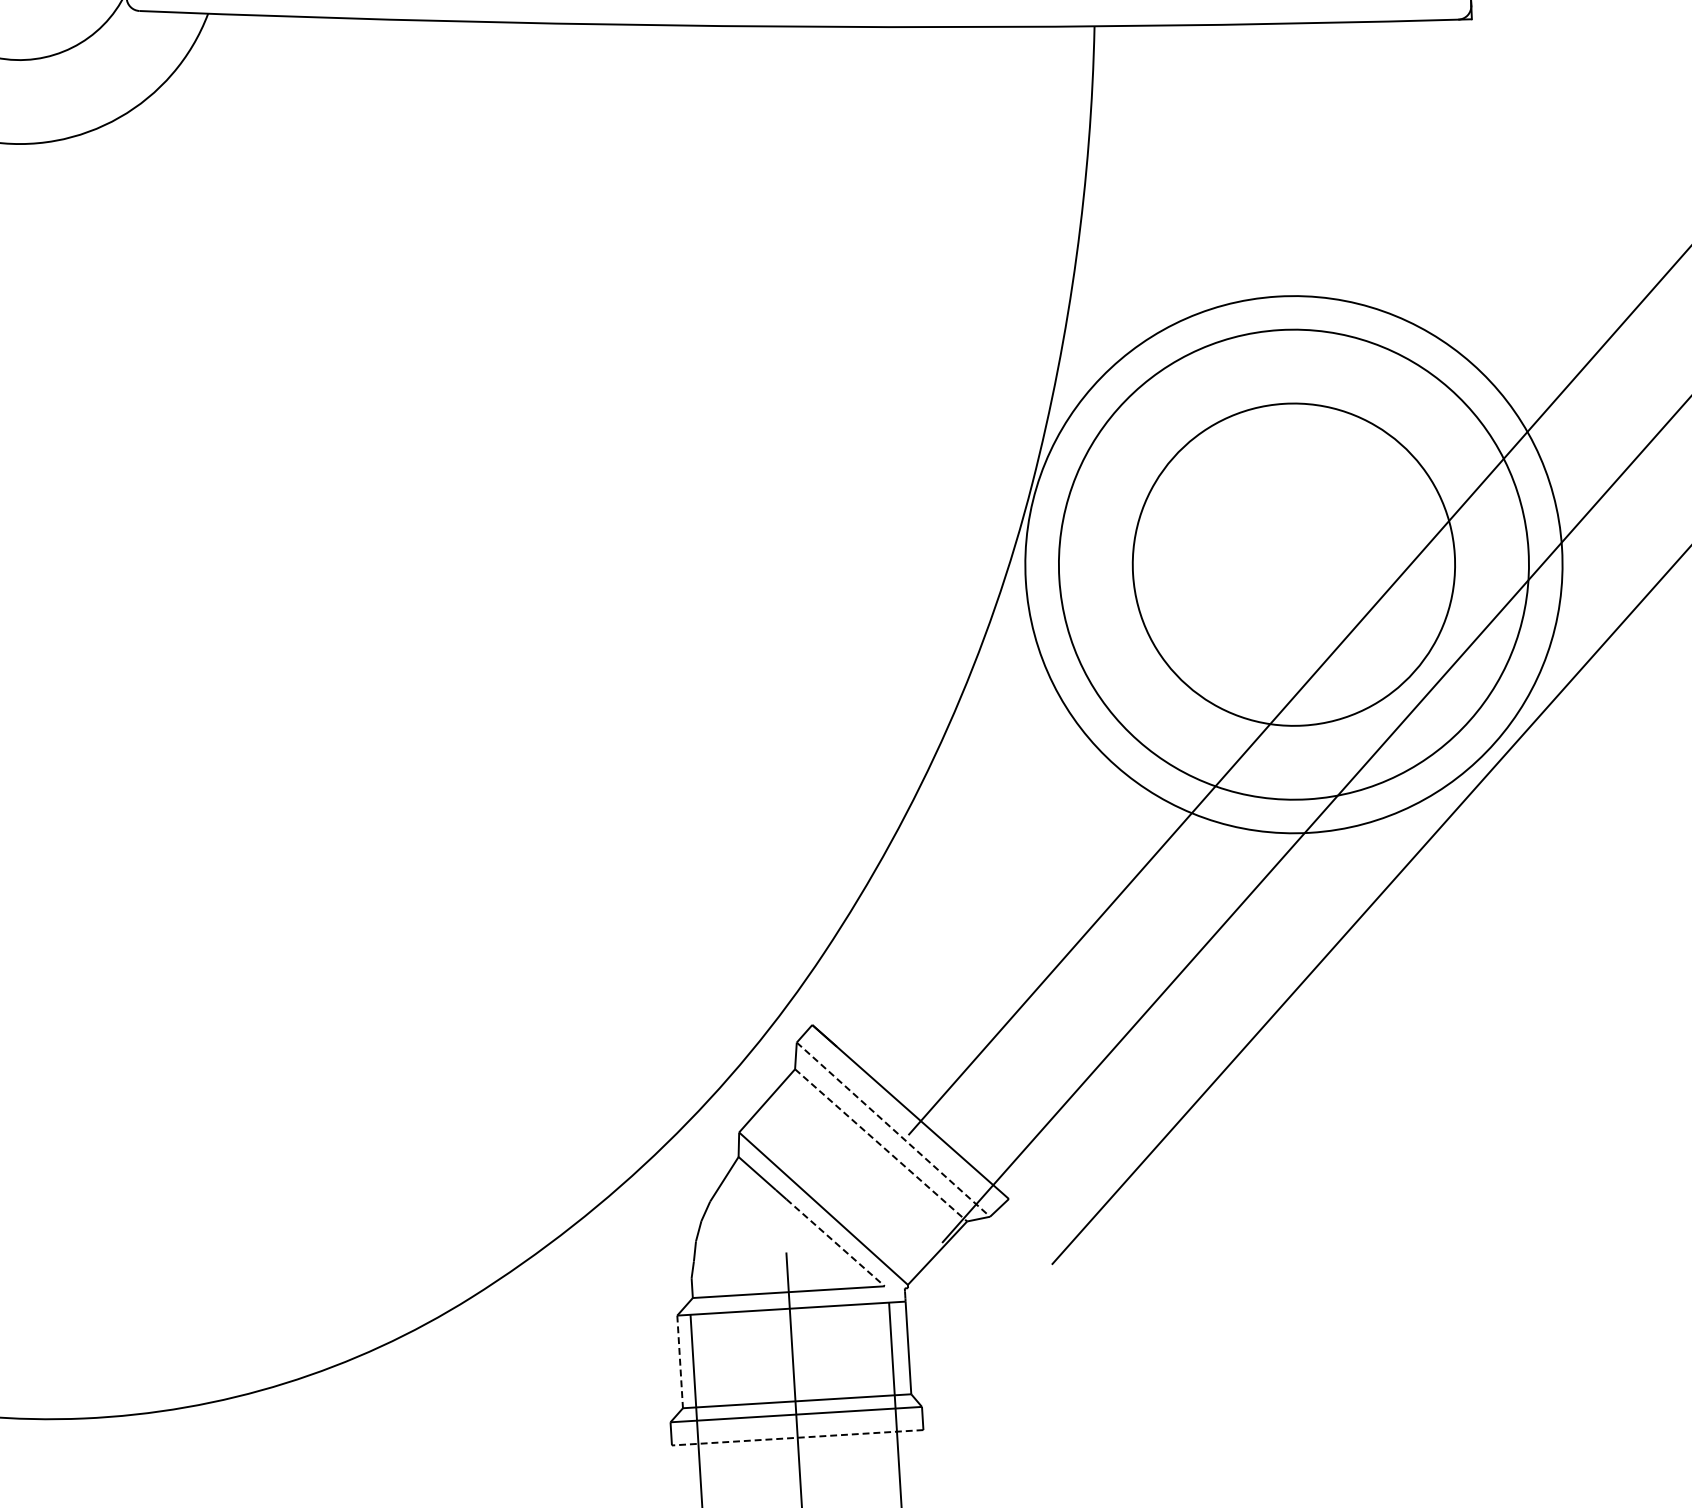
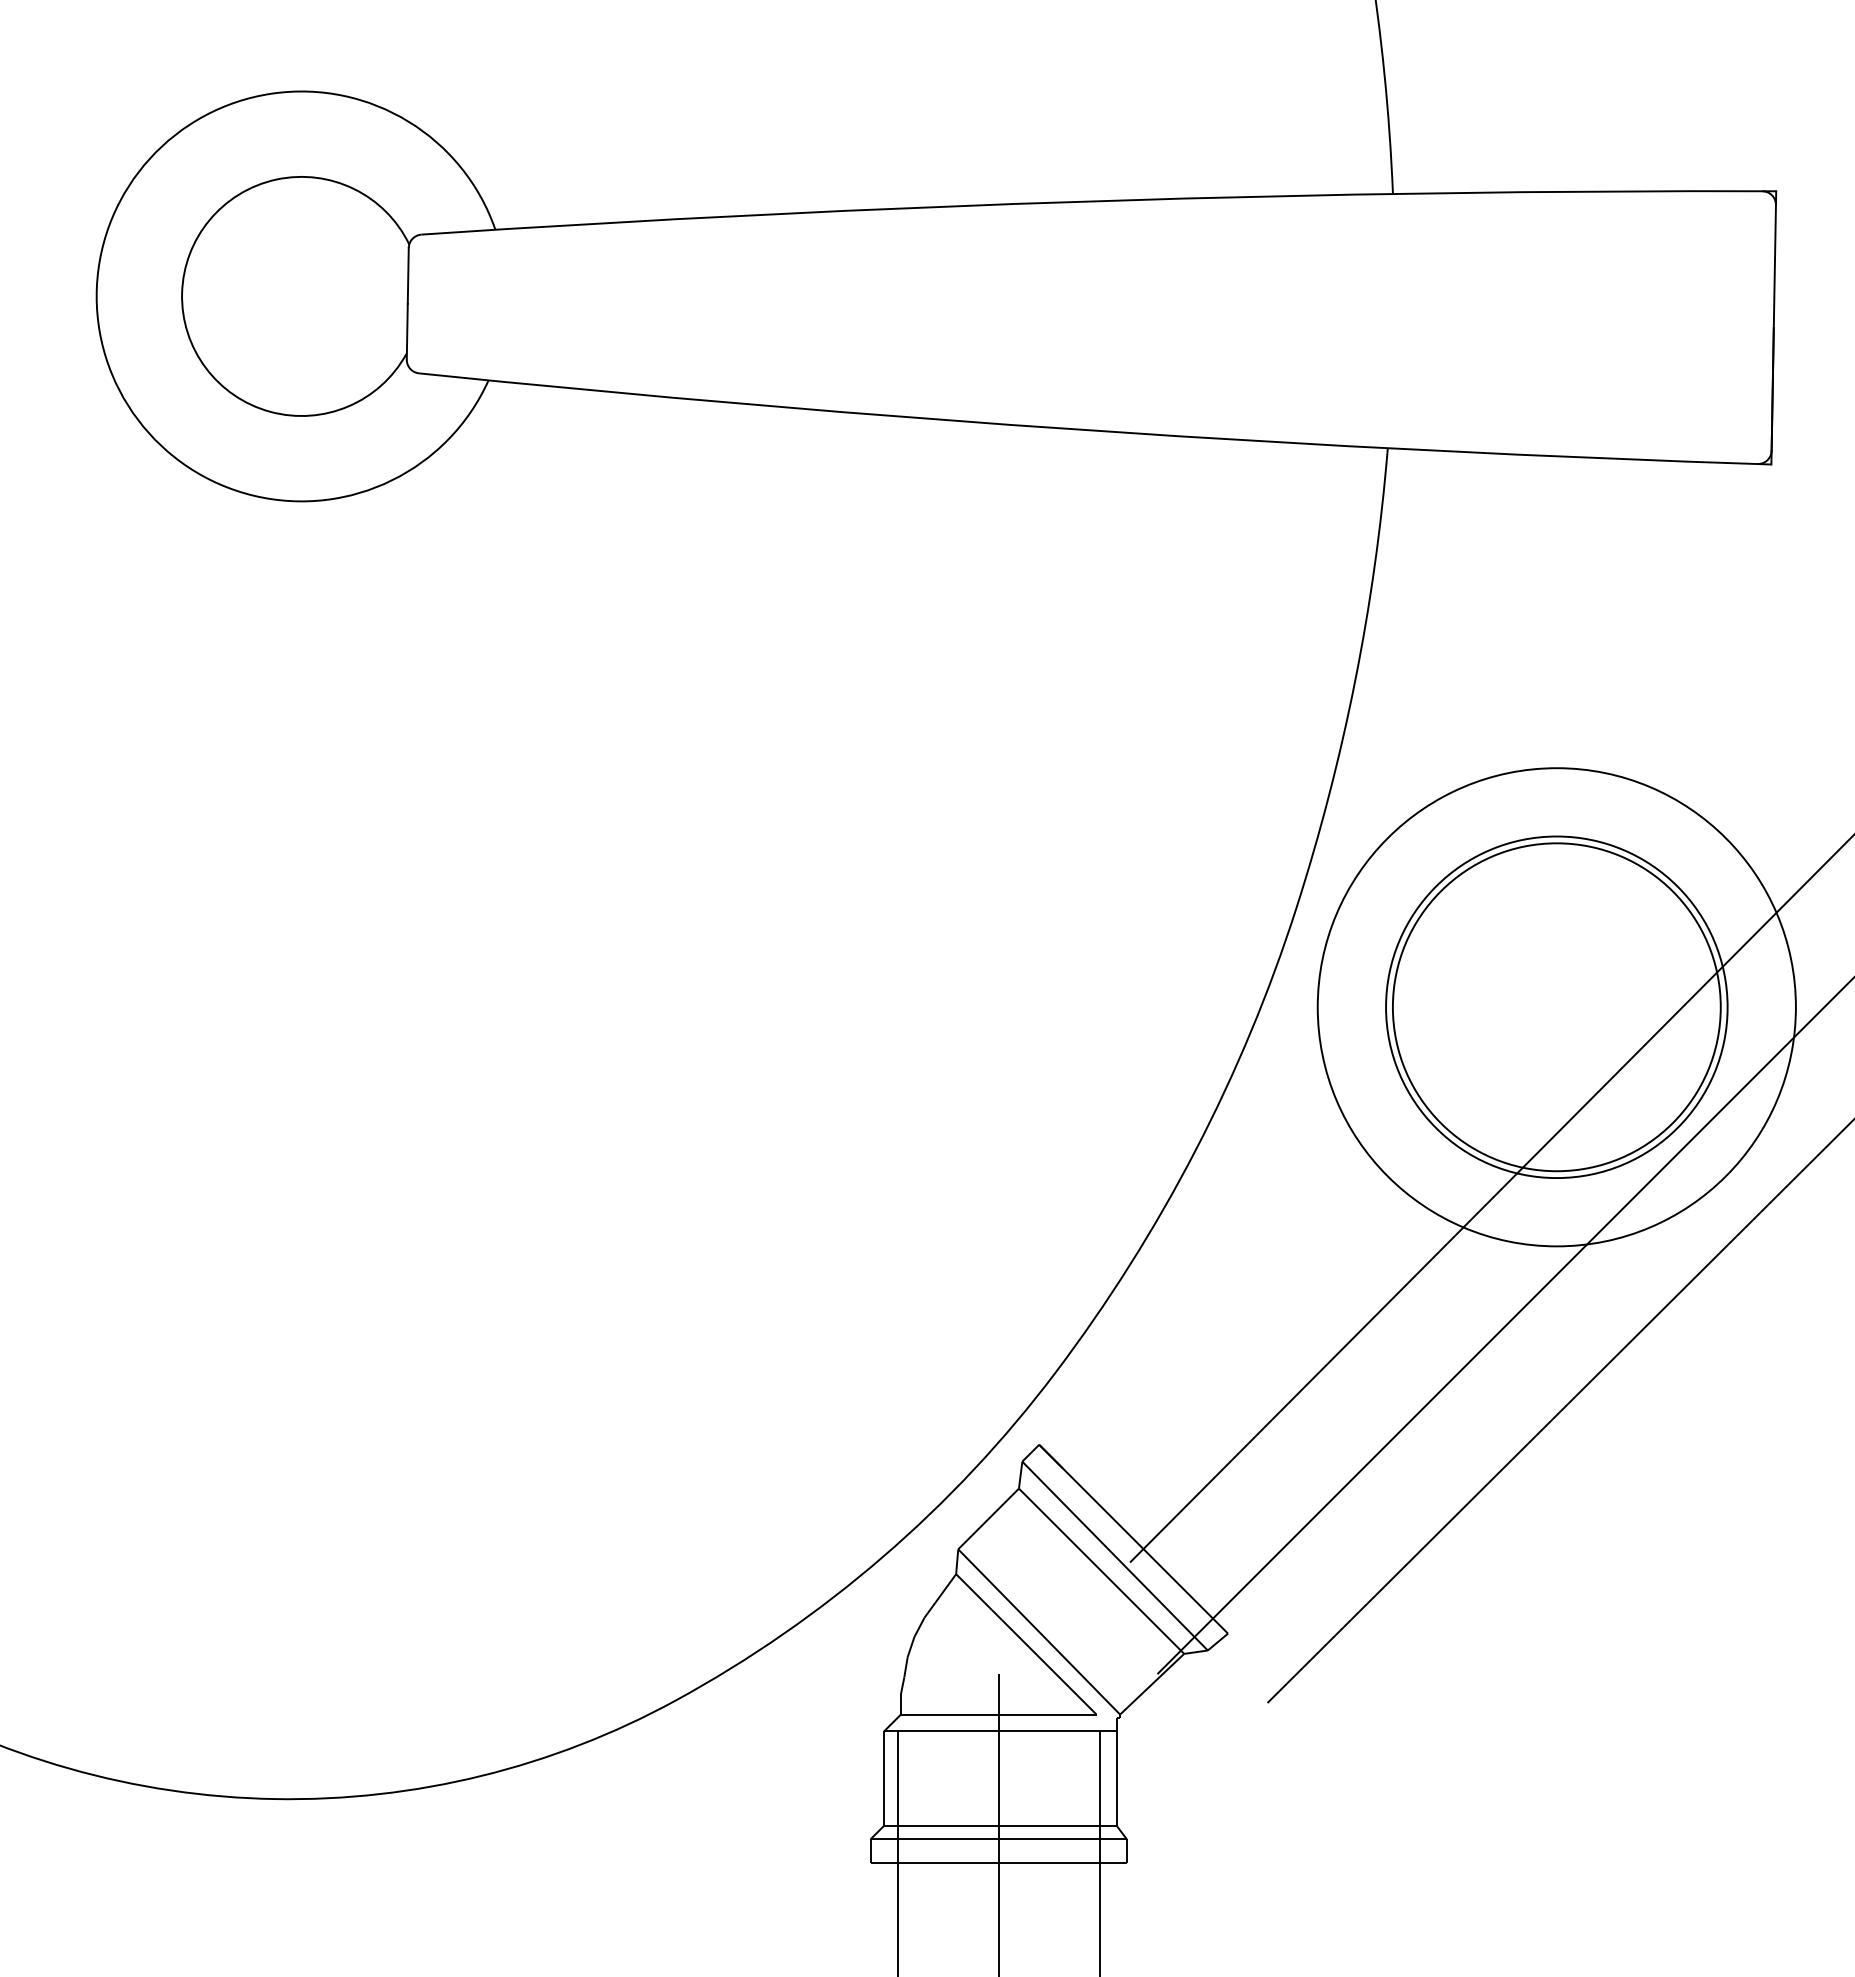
circle: (1293, 564) -> (1556, 1007), size x0.62
line: (893, 1130) -> (1115, 1556), dashed -> solid
line: (881, 1145) -> (1101, 1571), dashed -> solid
line: (835, 1242) -> (1049, 1667), dashed -> solid
line: (680, 1362) -> (884, 1779), dashed -> solid
line: (797, 1437) -> (998, 1862), dashed -> solid

